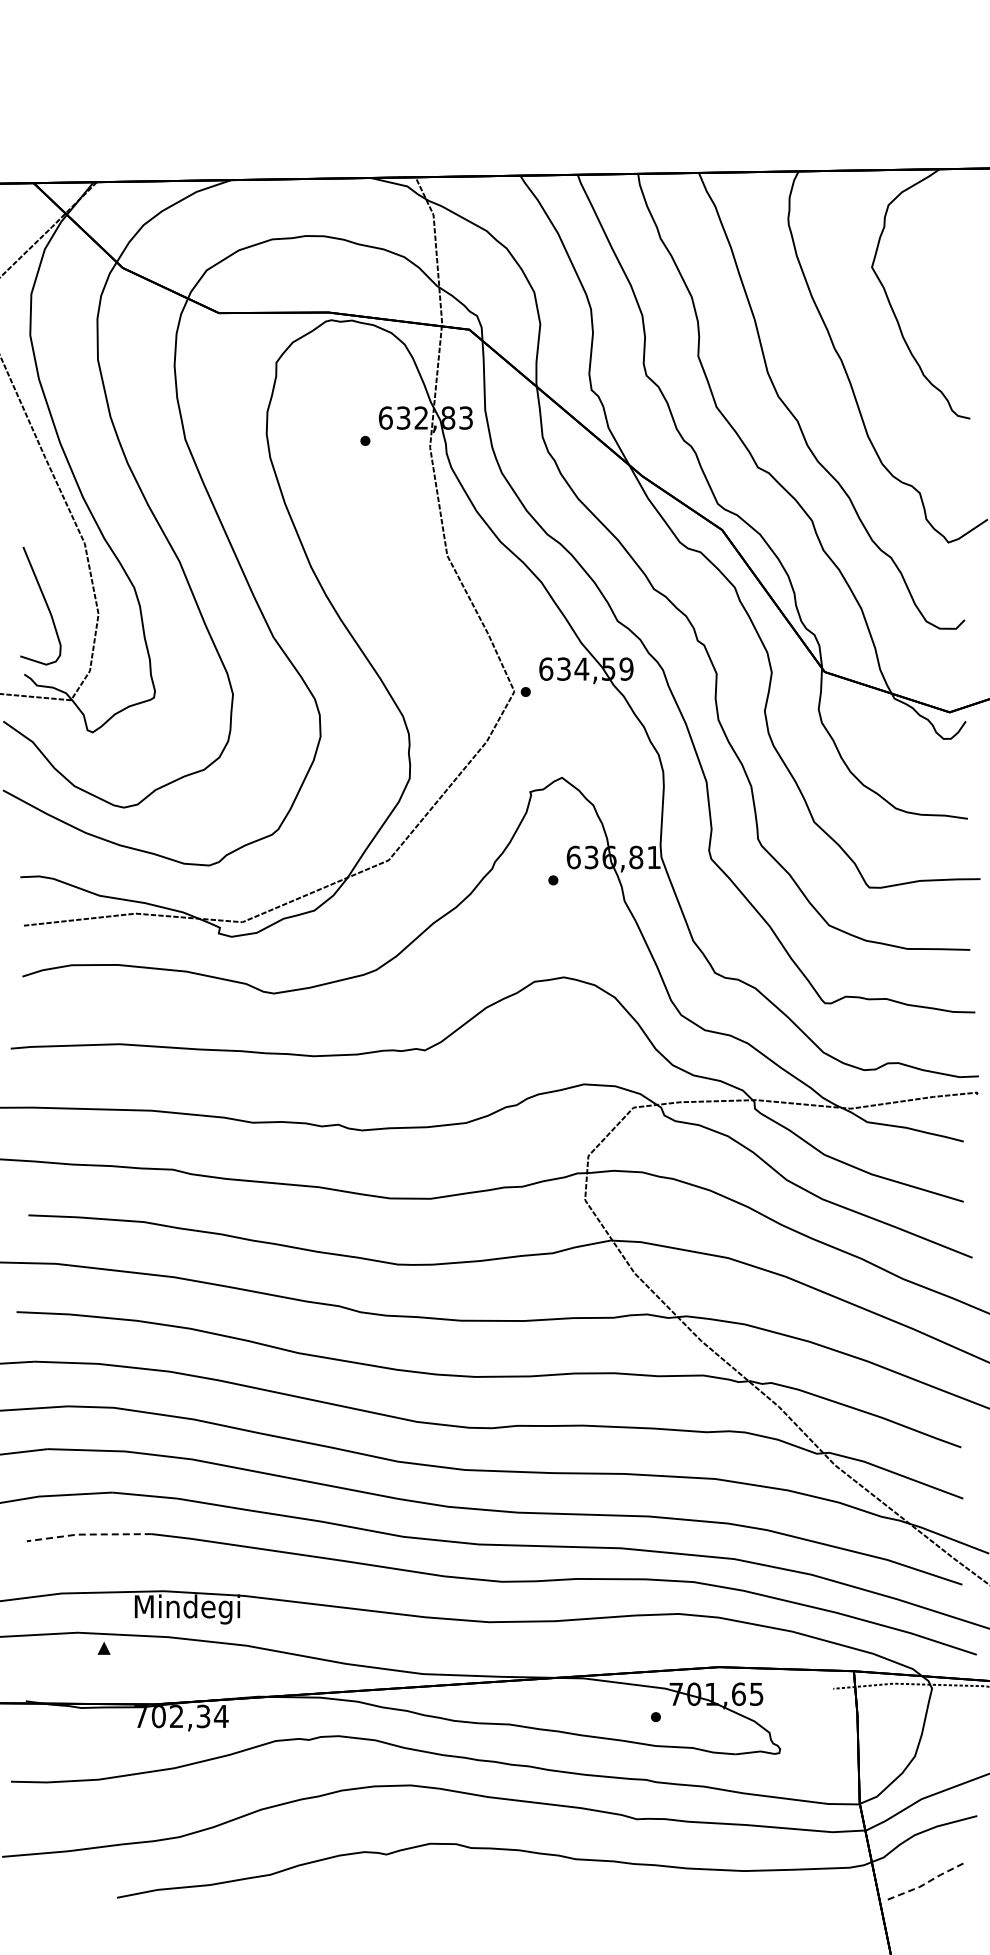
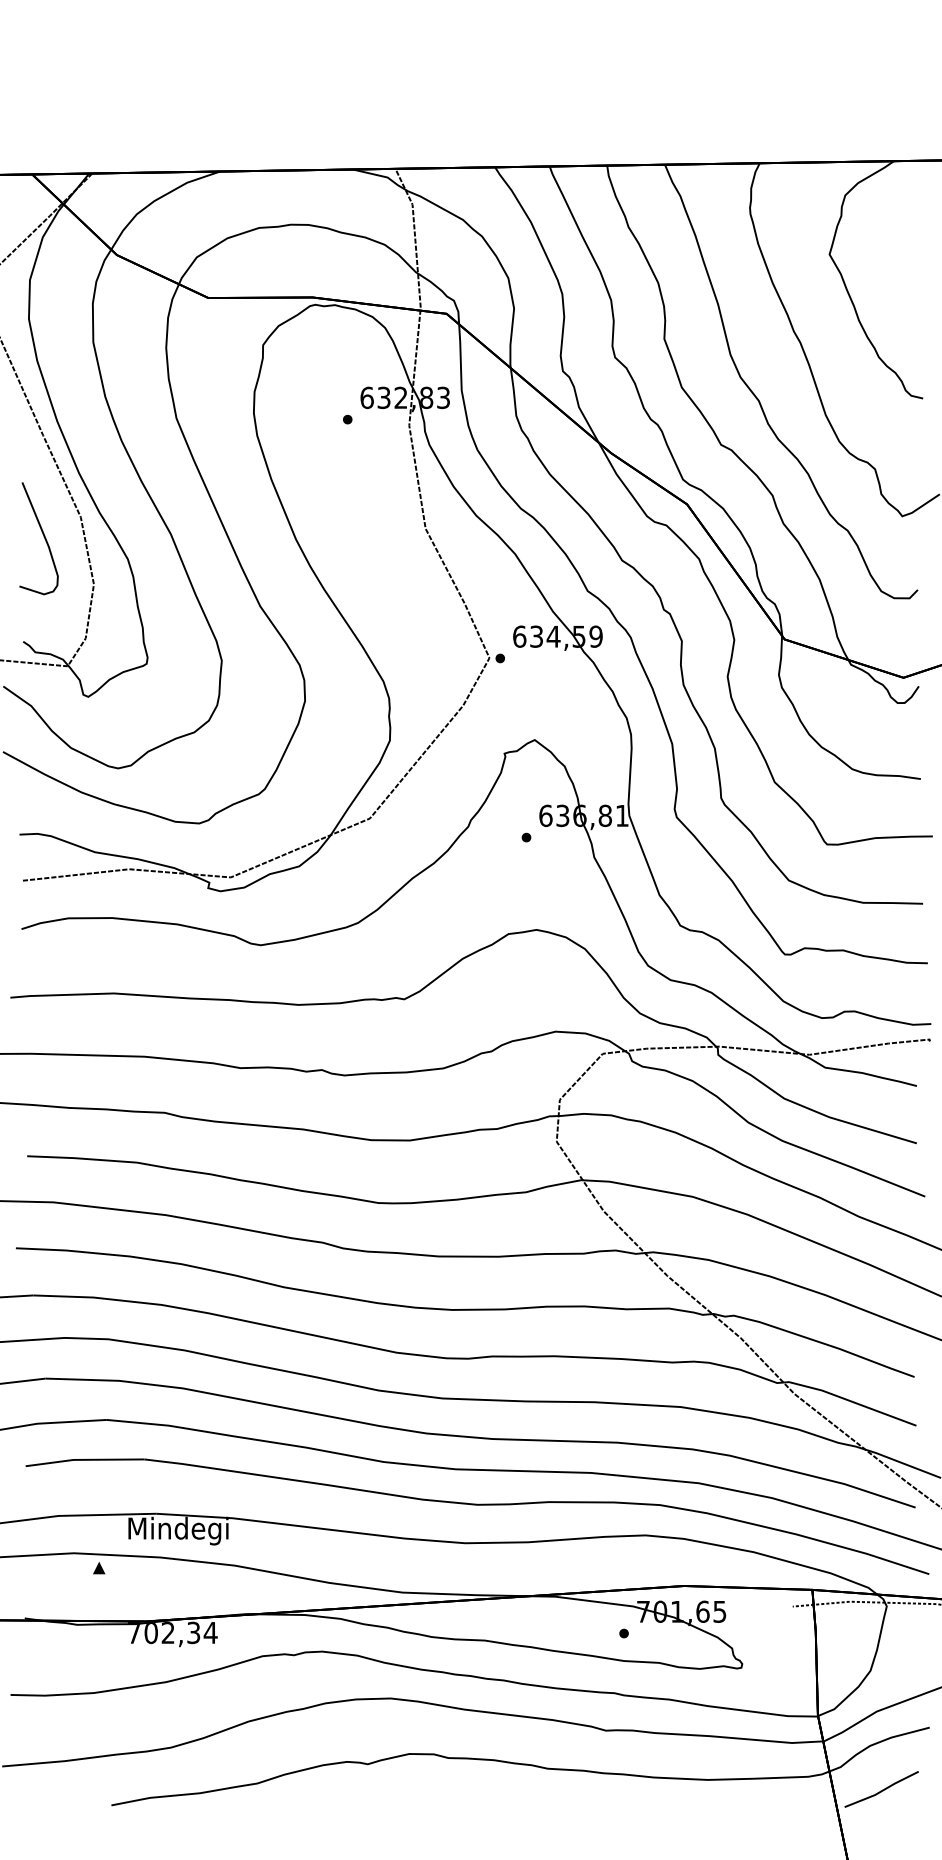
curve: (45, 603) -> (43, 536), moved
line: (88, 1534) -> (84, 1459), dashed -> solid
line: (928, 1882) -> (883, 1790), dashed -> solid

